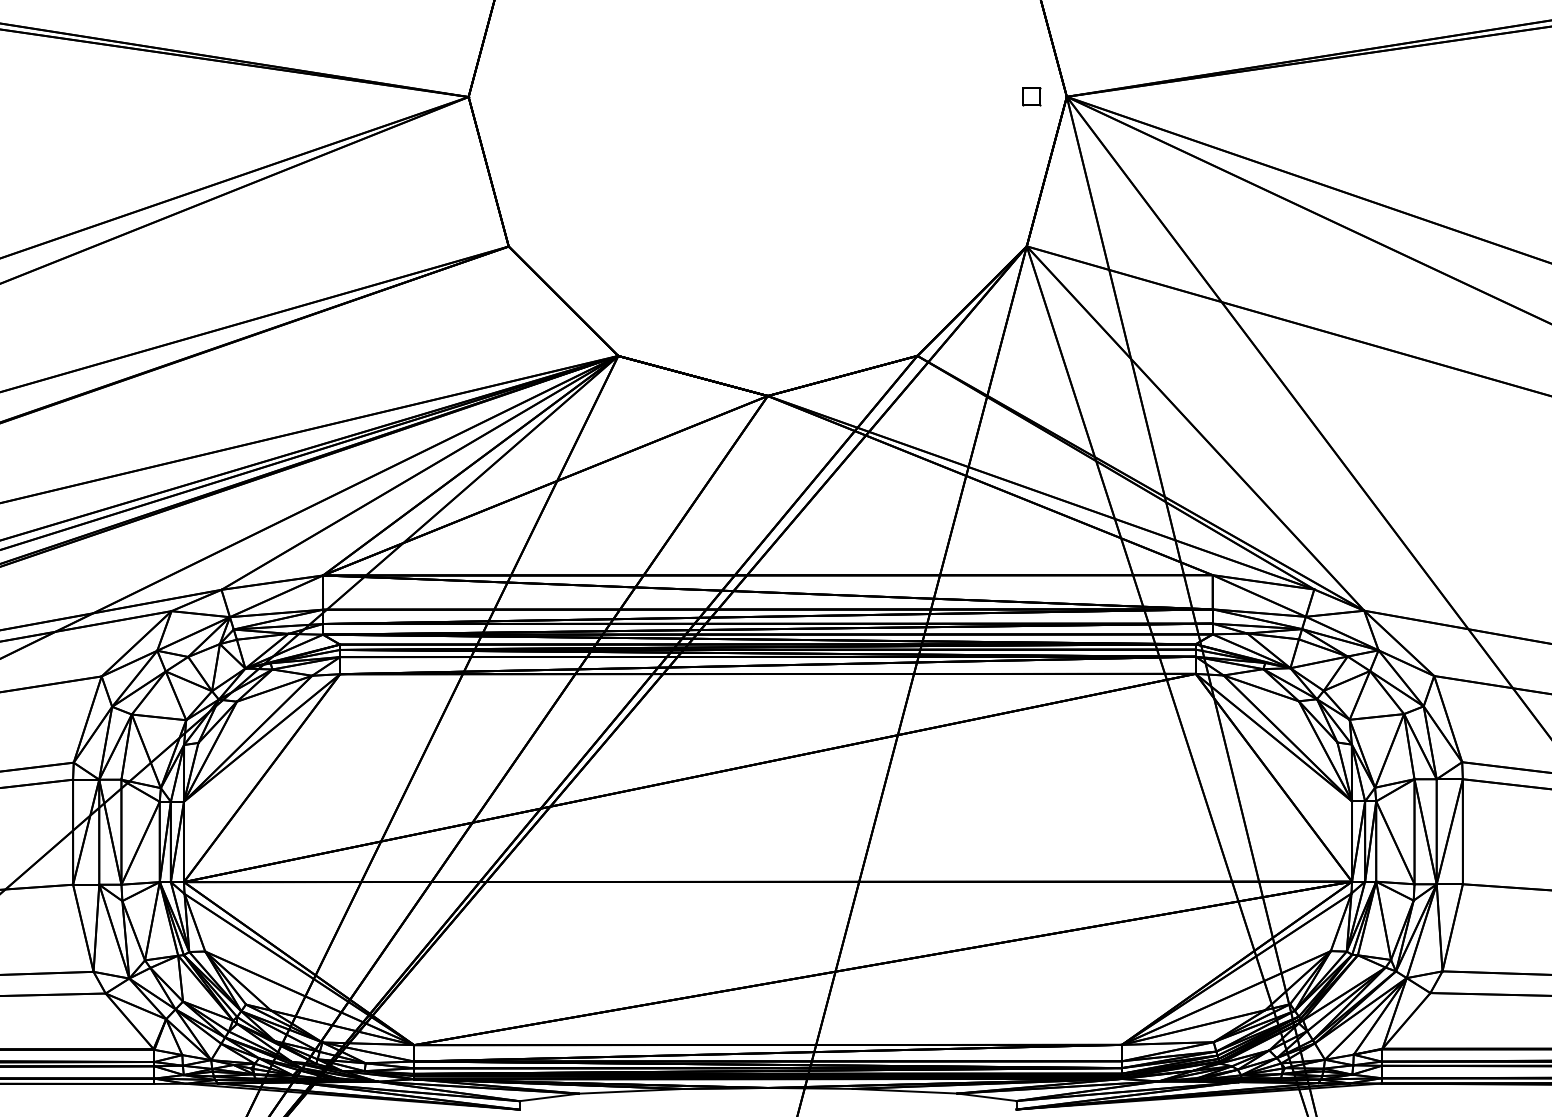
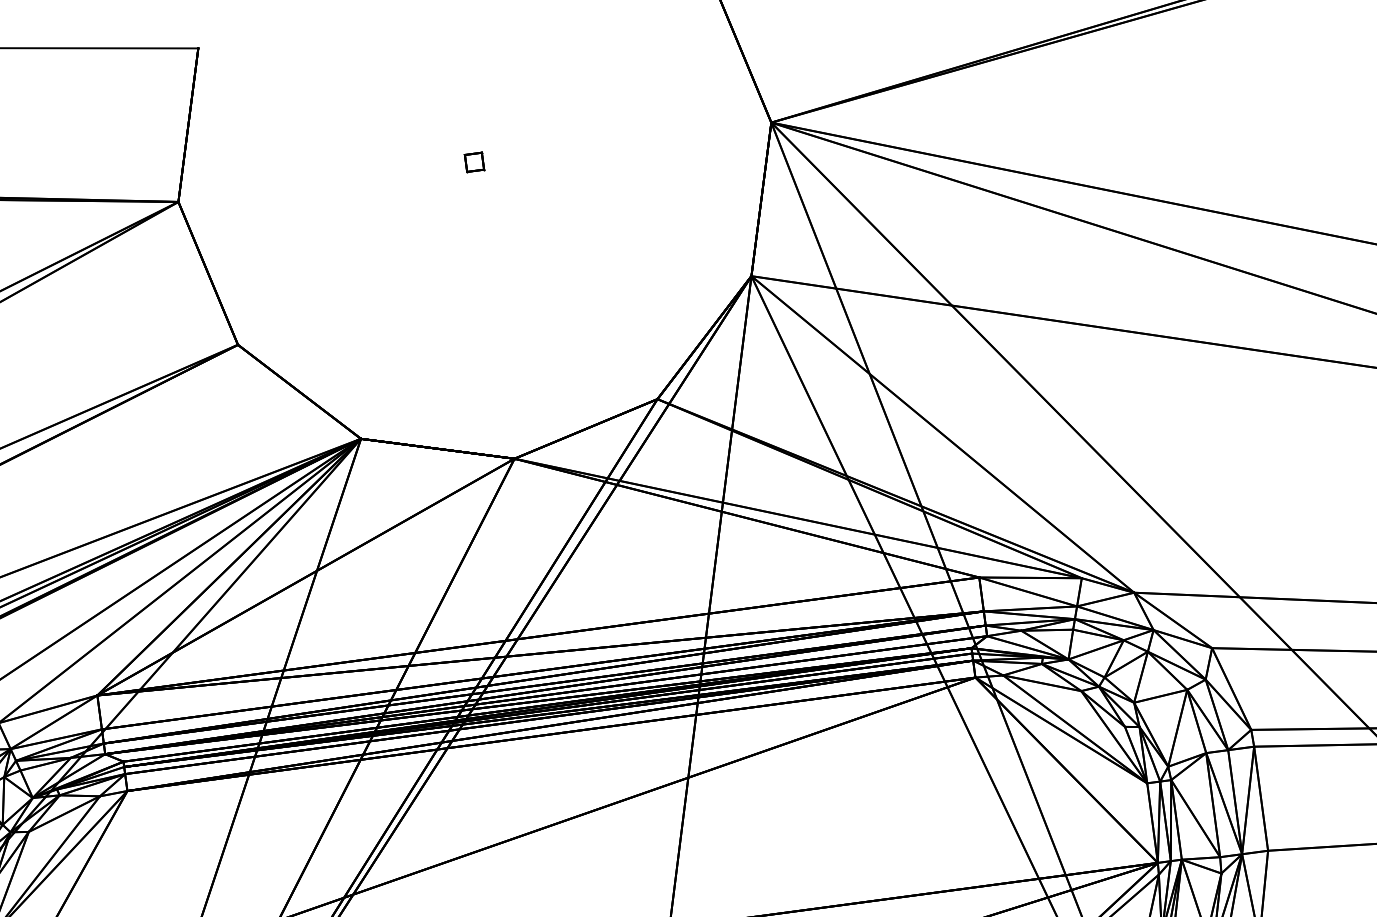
part: (1031, 96) -> (474, 161), moved

